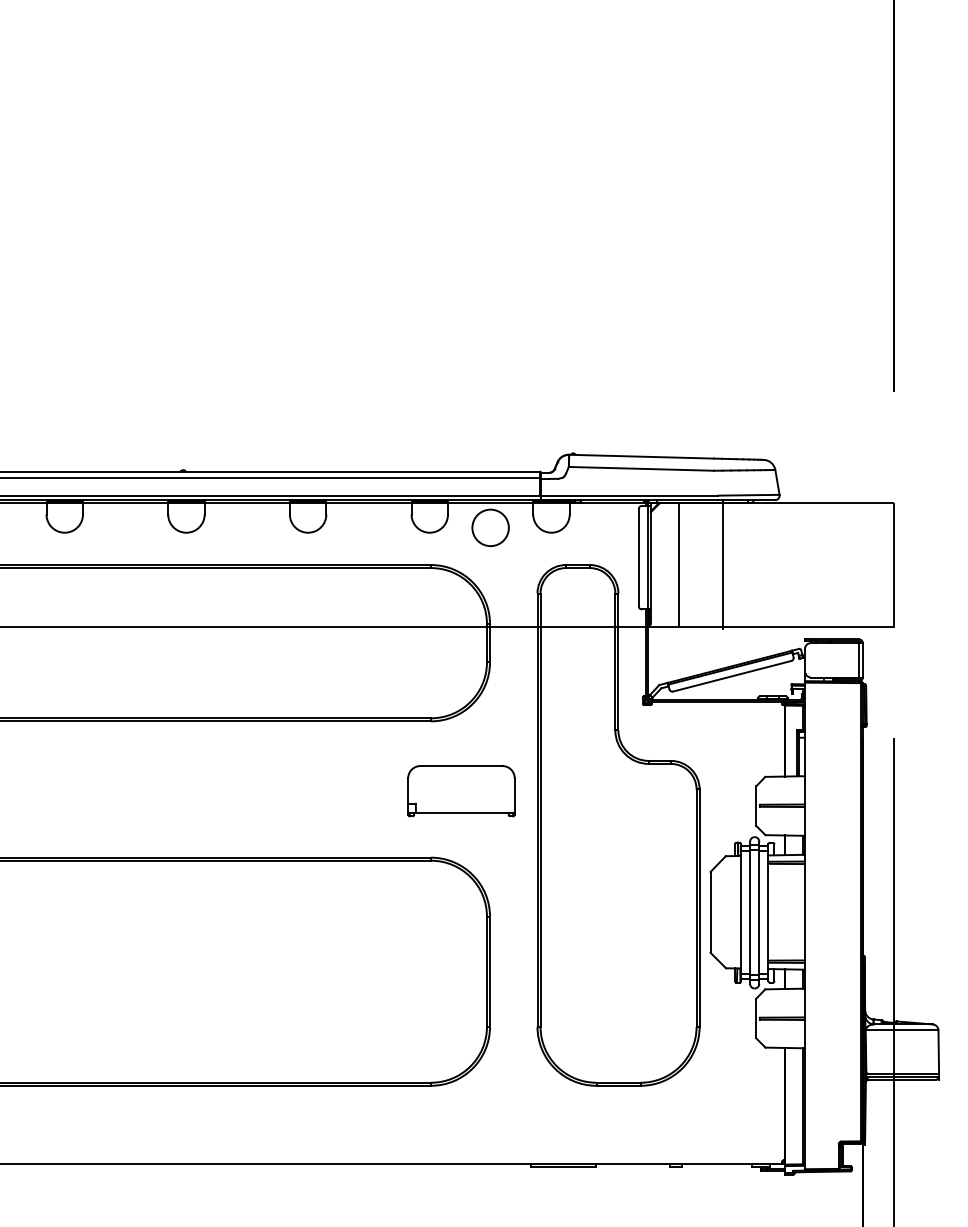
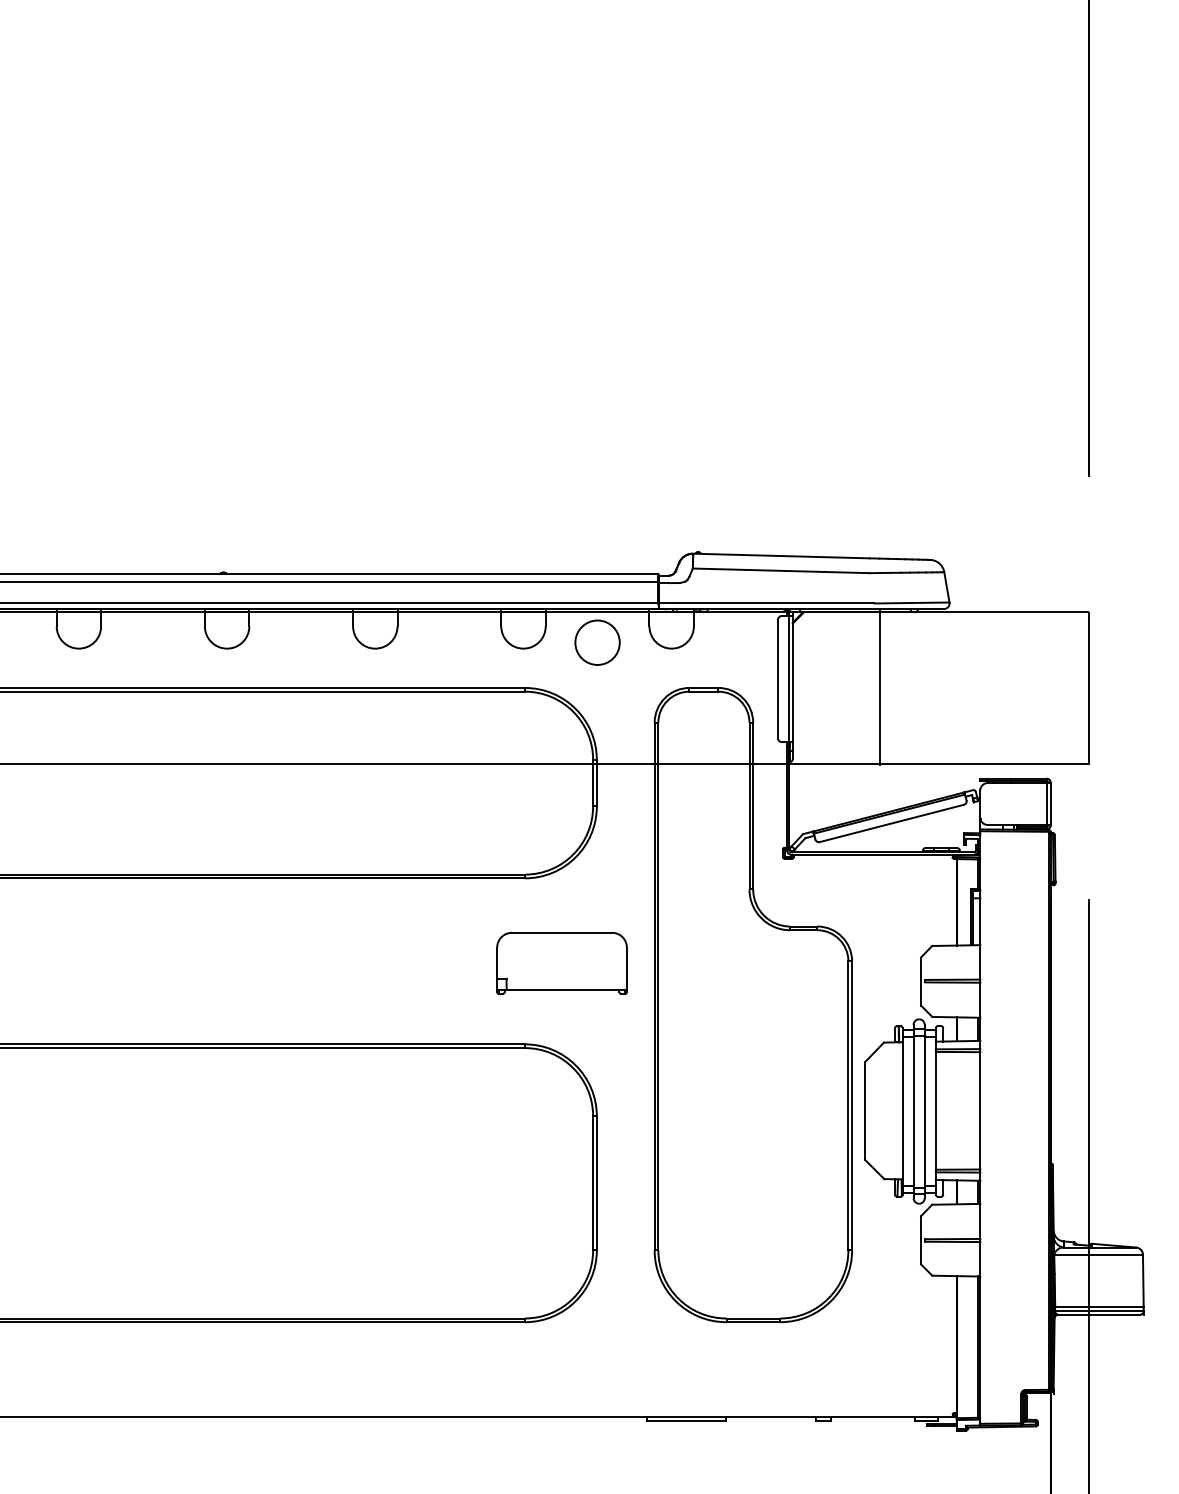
line: (679, 564) -> (827, 687), removed

